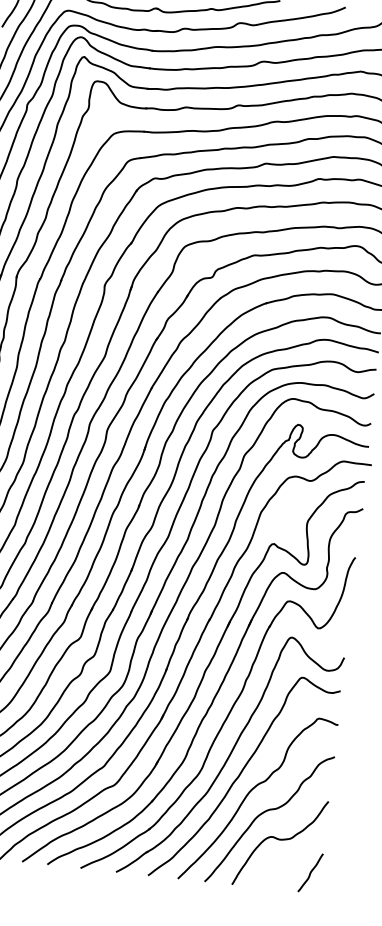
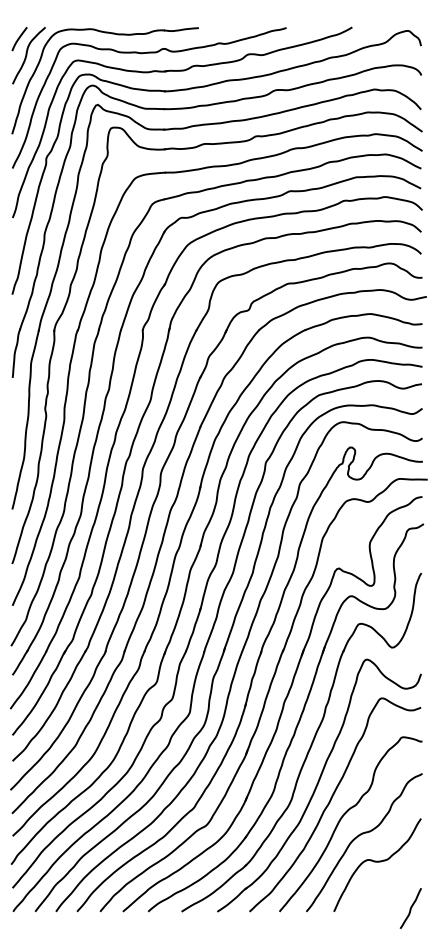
curve: (310, 872) -> (410, 908), moved

